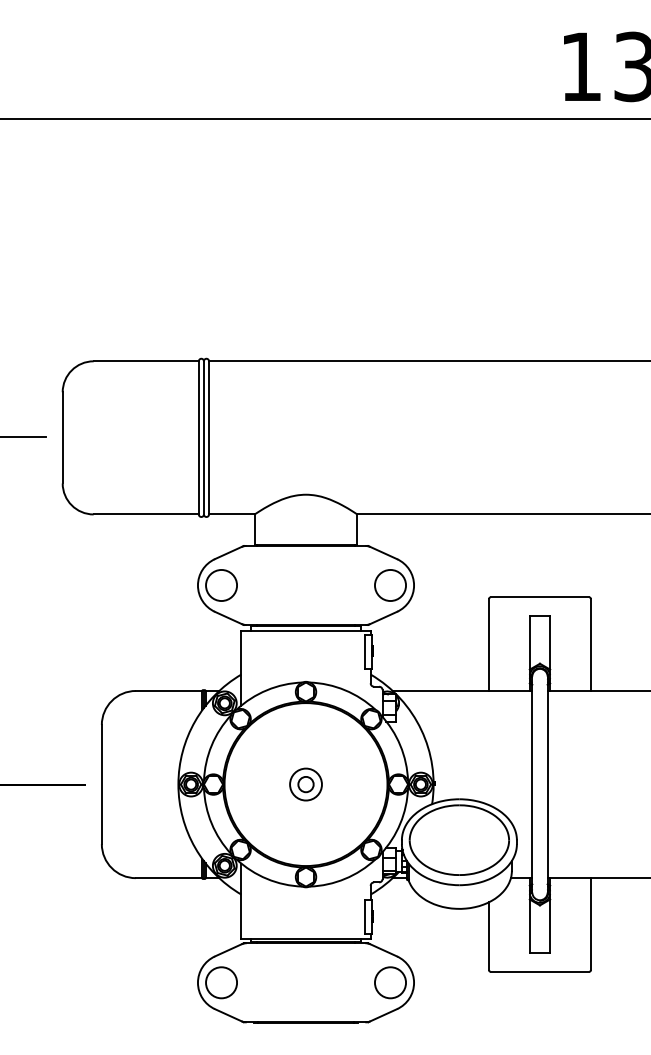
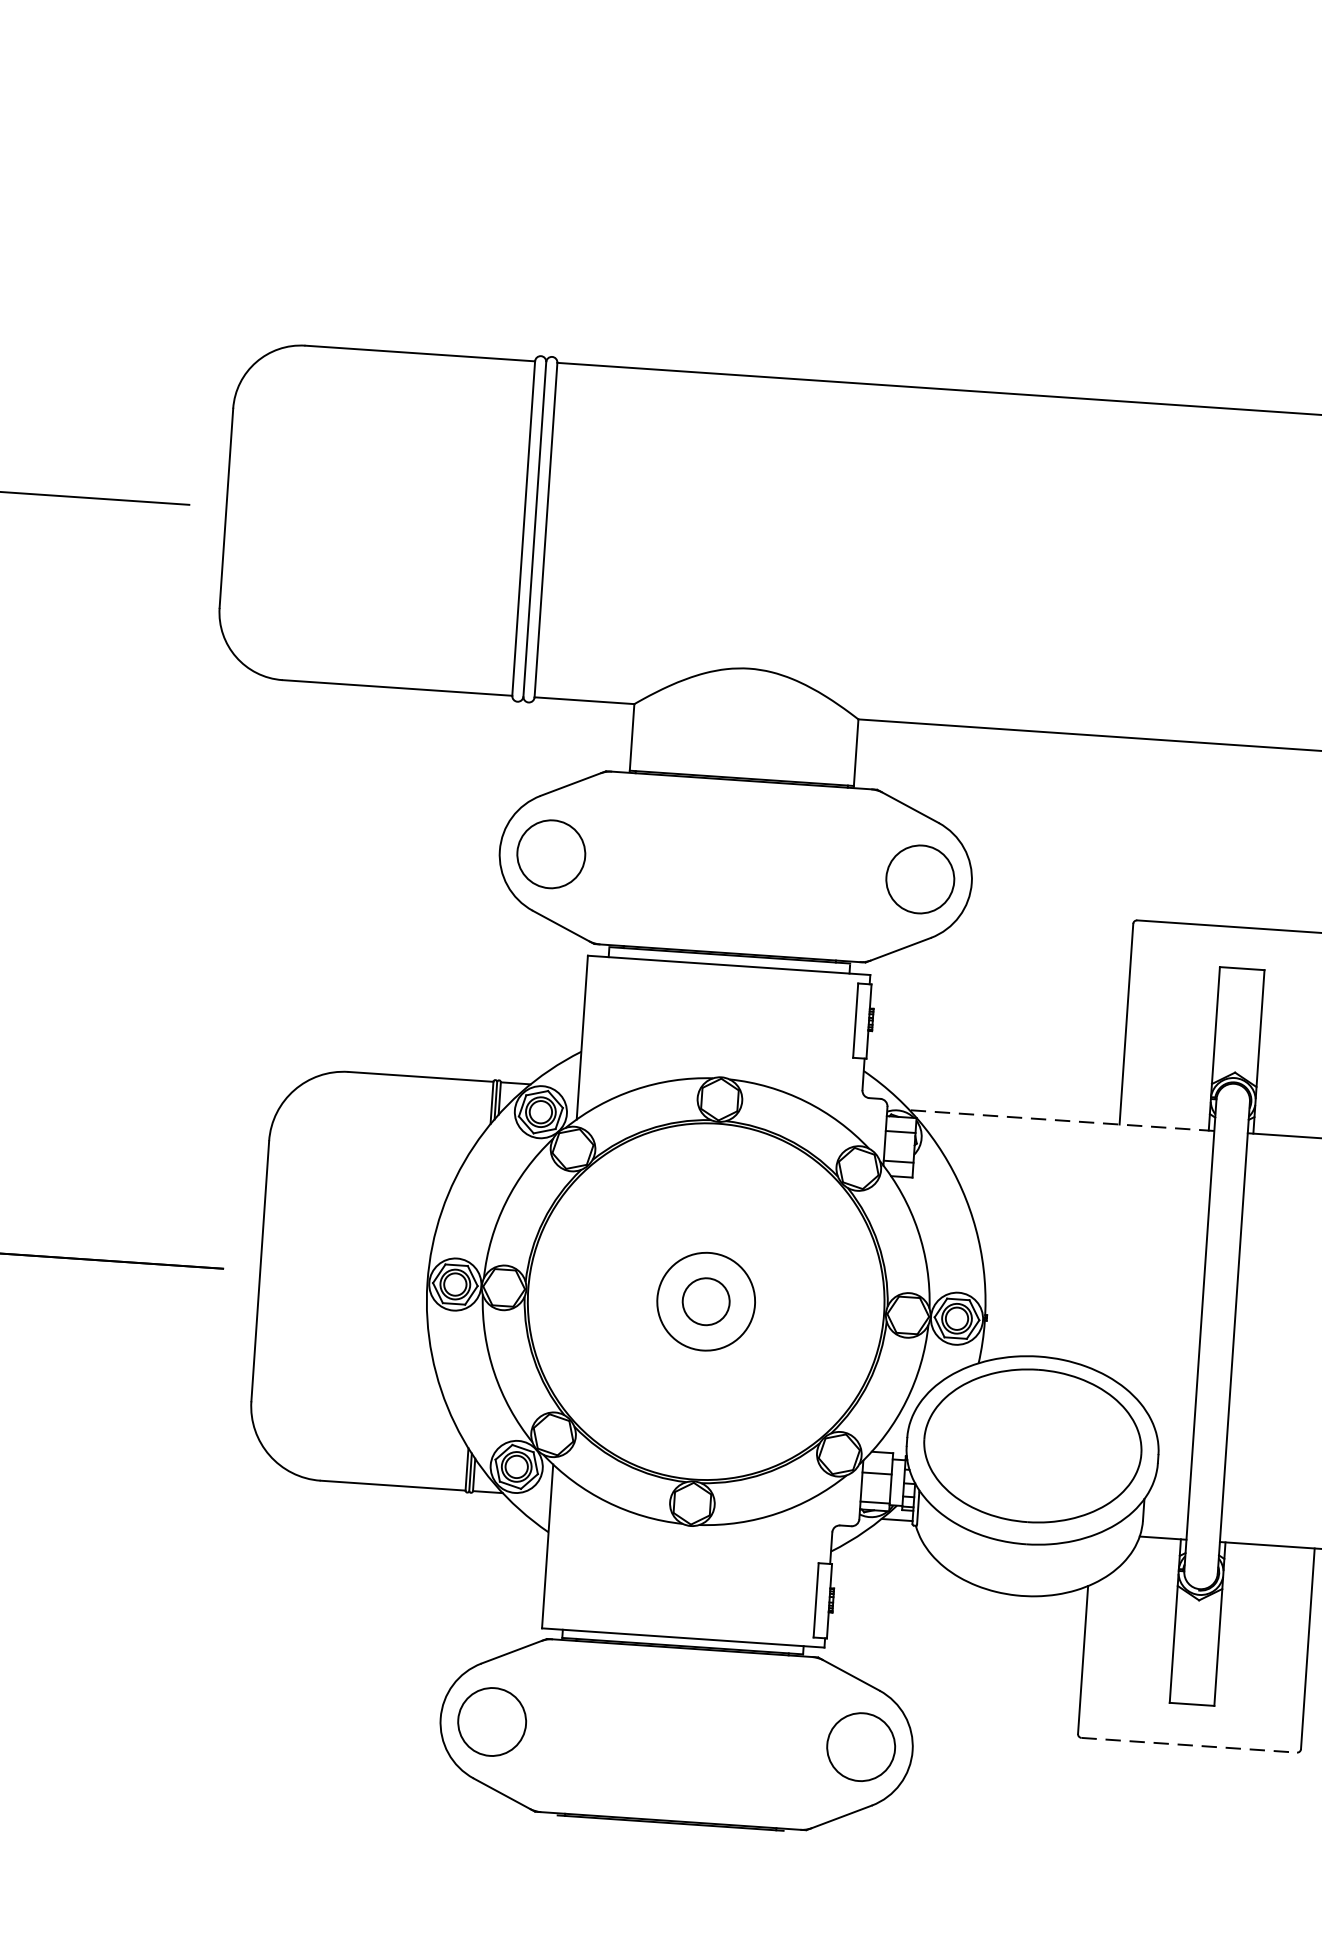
line: (462, 690) -> (1061, 1119), solid -> dashed
part: (305, 784) -> (705, 1301), size x1.4
line: (540, 971) -> (1190, 1744), solid -> dashed

